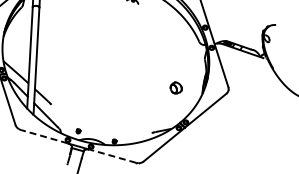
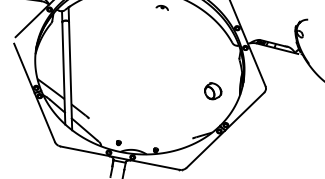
part: (176, 88) -> (213, 91), size x1.43
line: (43, 136) -> (84, 151), dashed -> solid
line: (112, 155) -> (154, 164), dashed -> solid

